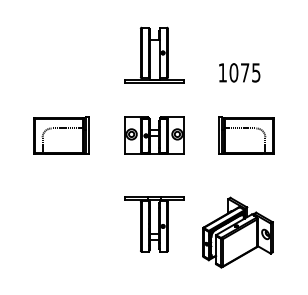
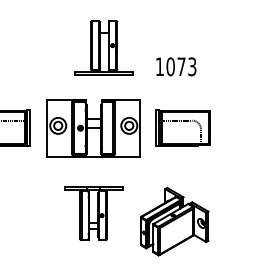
part: (154, 54) -> (104, 47), moved
text: (256, 72) -> (192, 66), 1075 -> 1073
part: (154, 135) -> (93, 127), size x1.6

